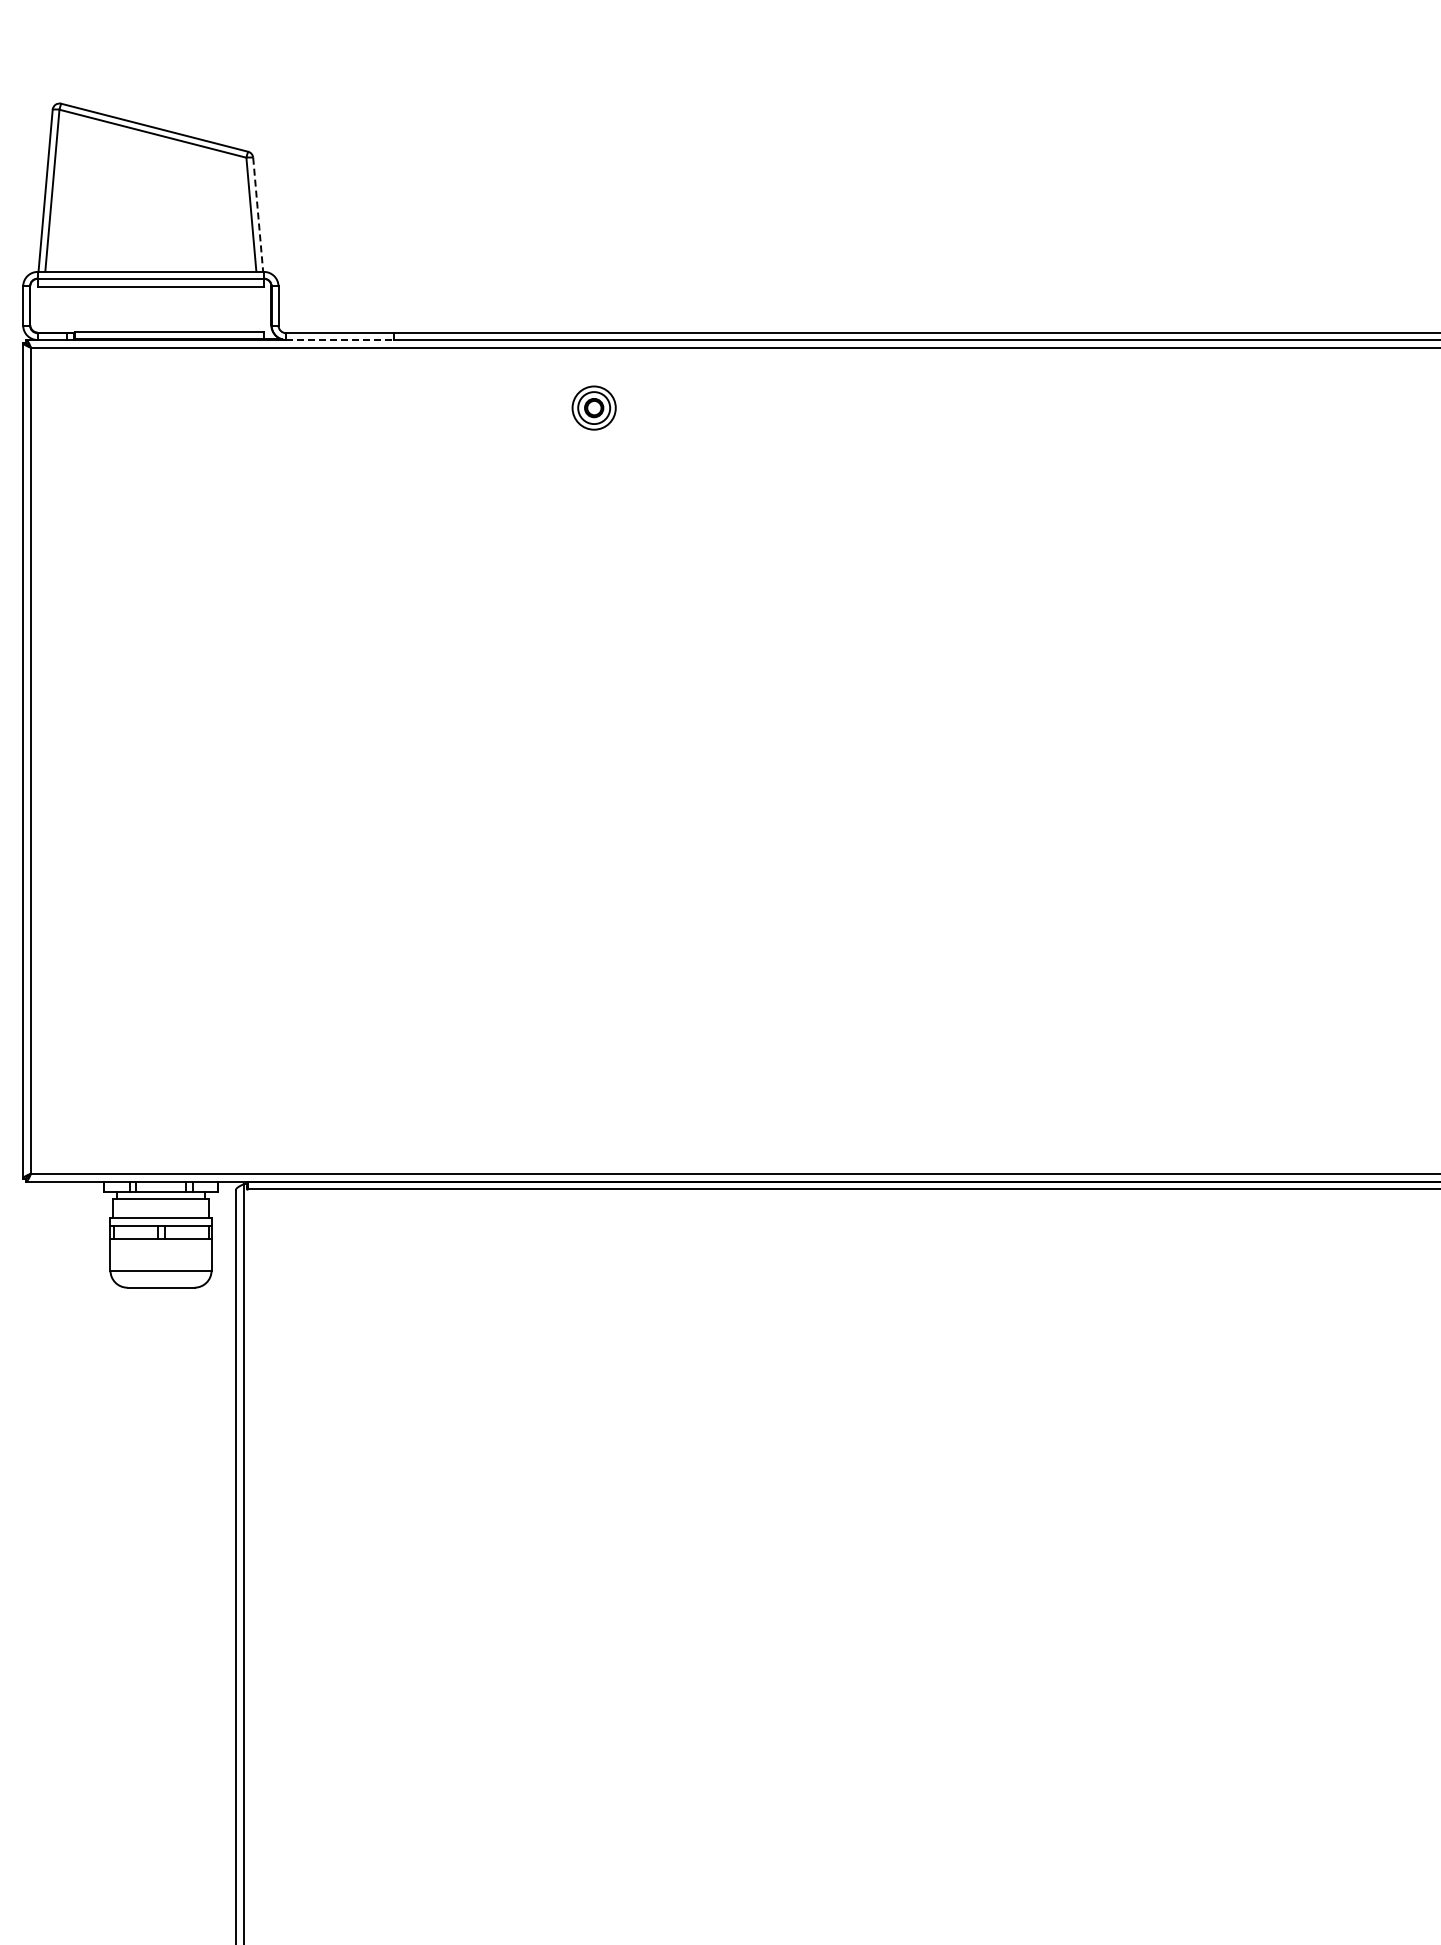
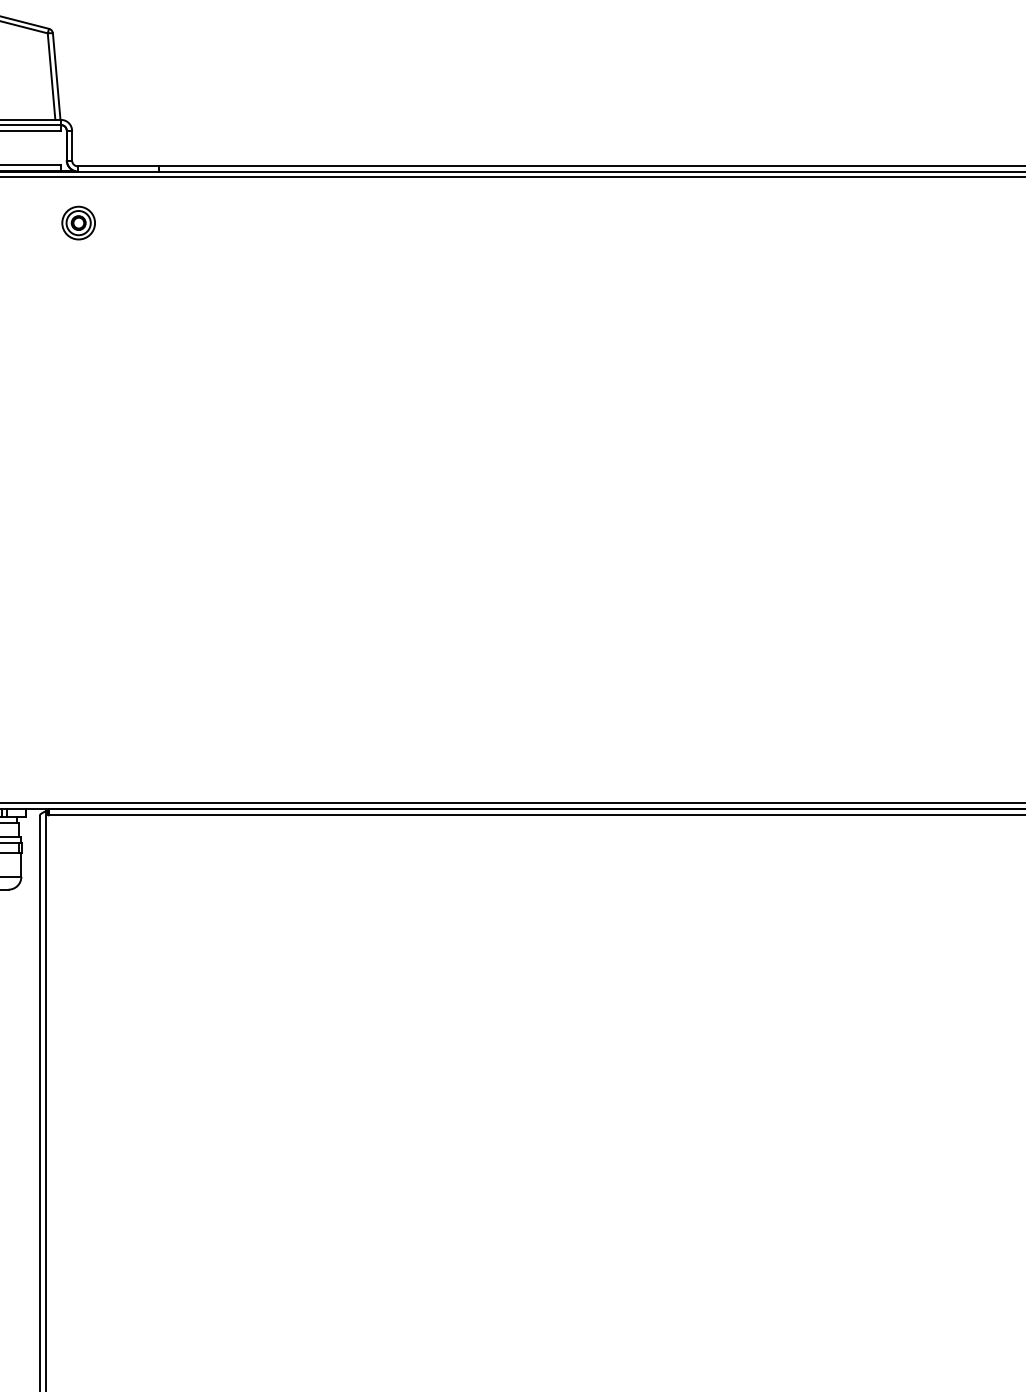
line: (258, 215) -> (56, 77), dashed -> solid
line: (339, 340) -> (118, 171), dashed -> solid
part: (593, 407) -> (78, 222), moved

